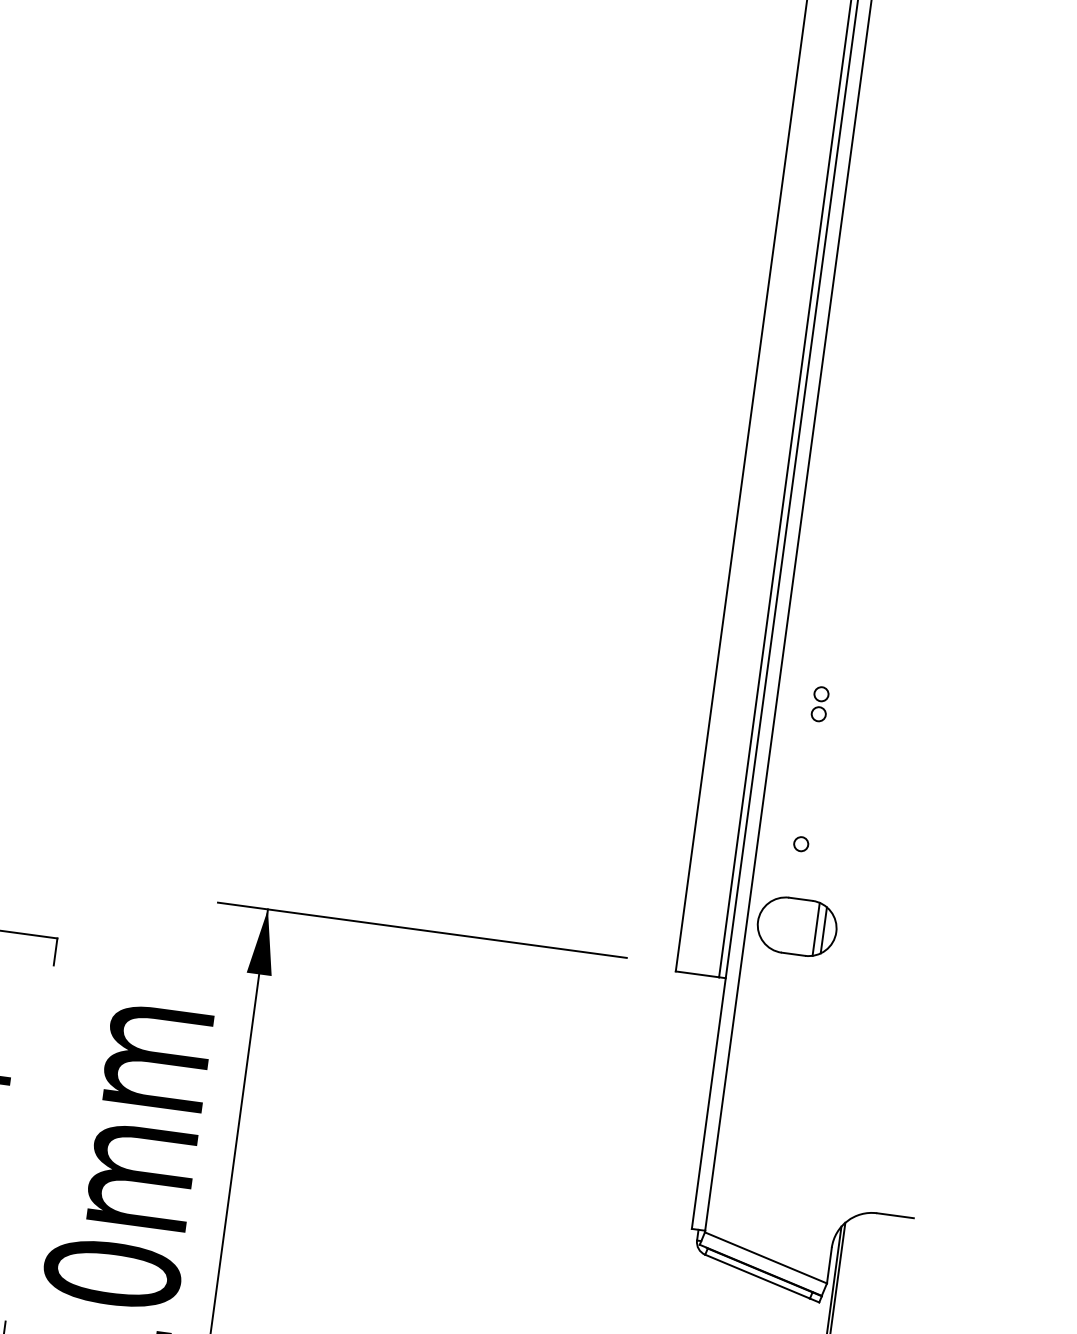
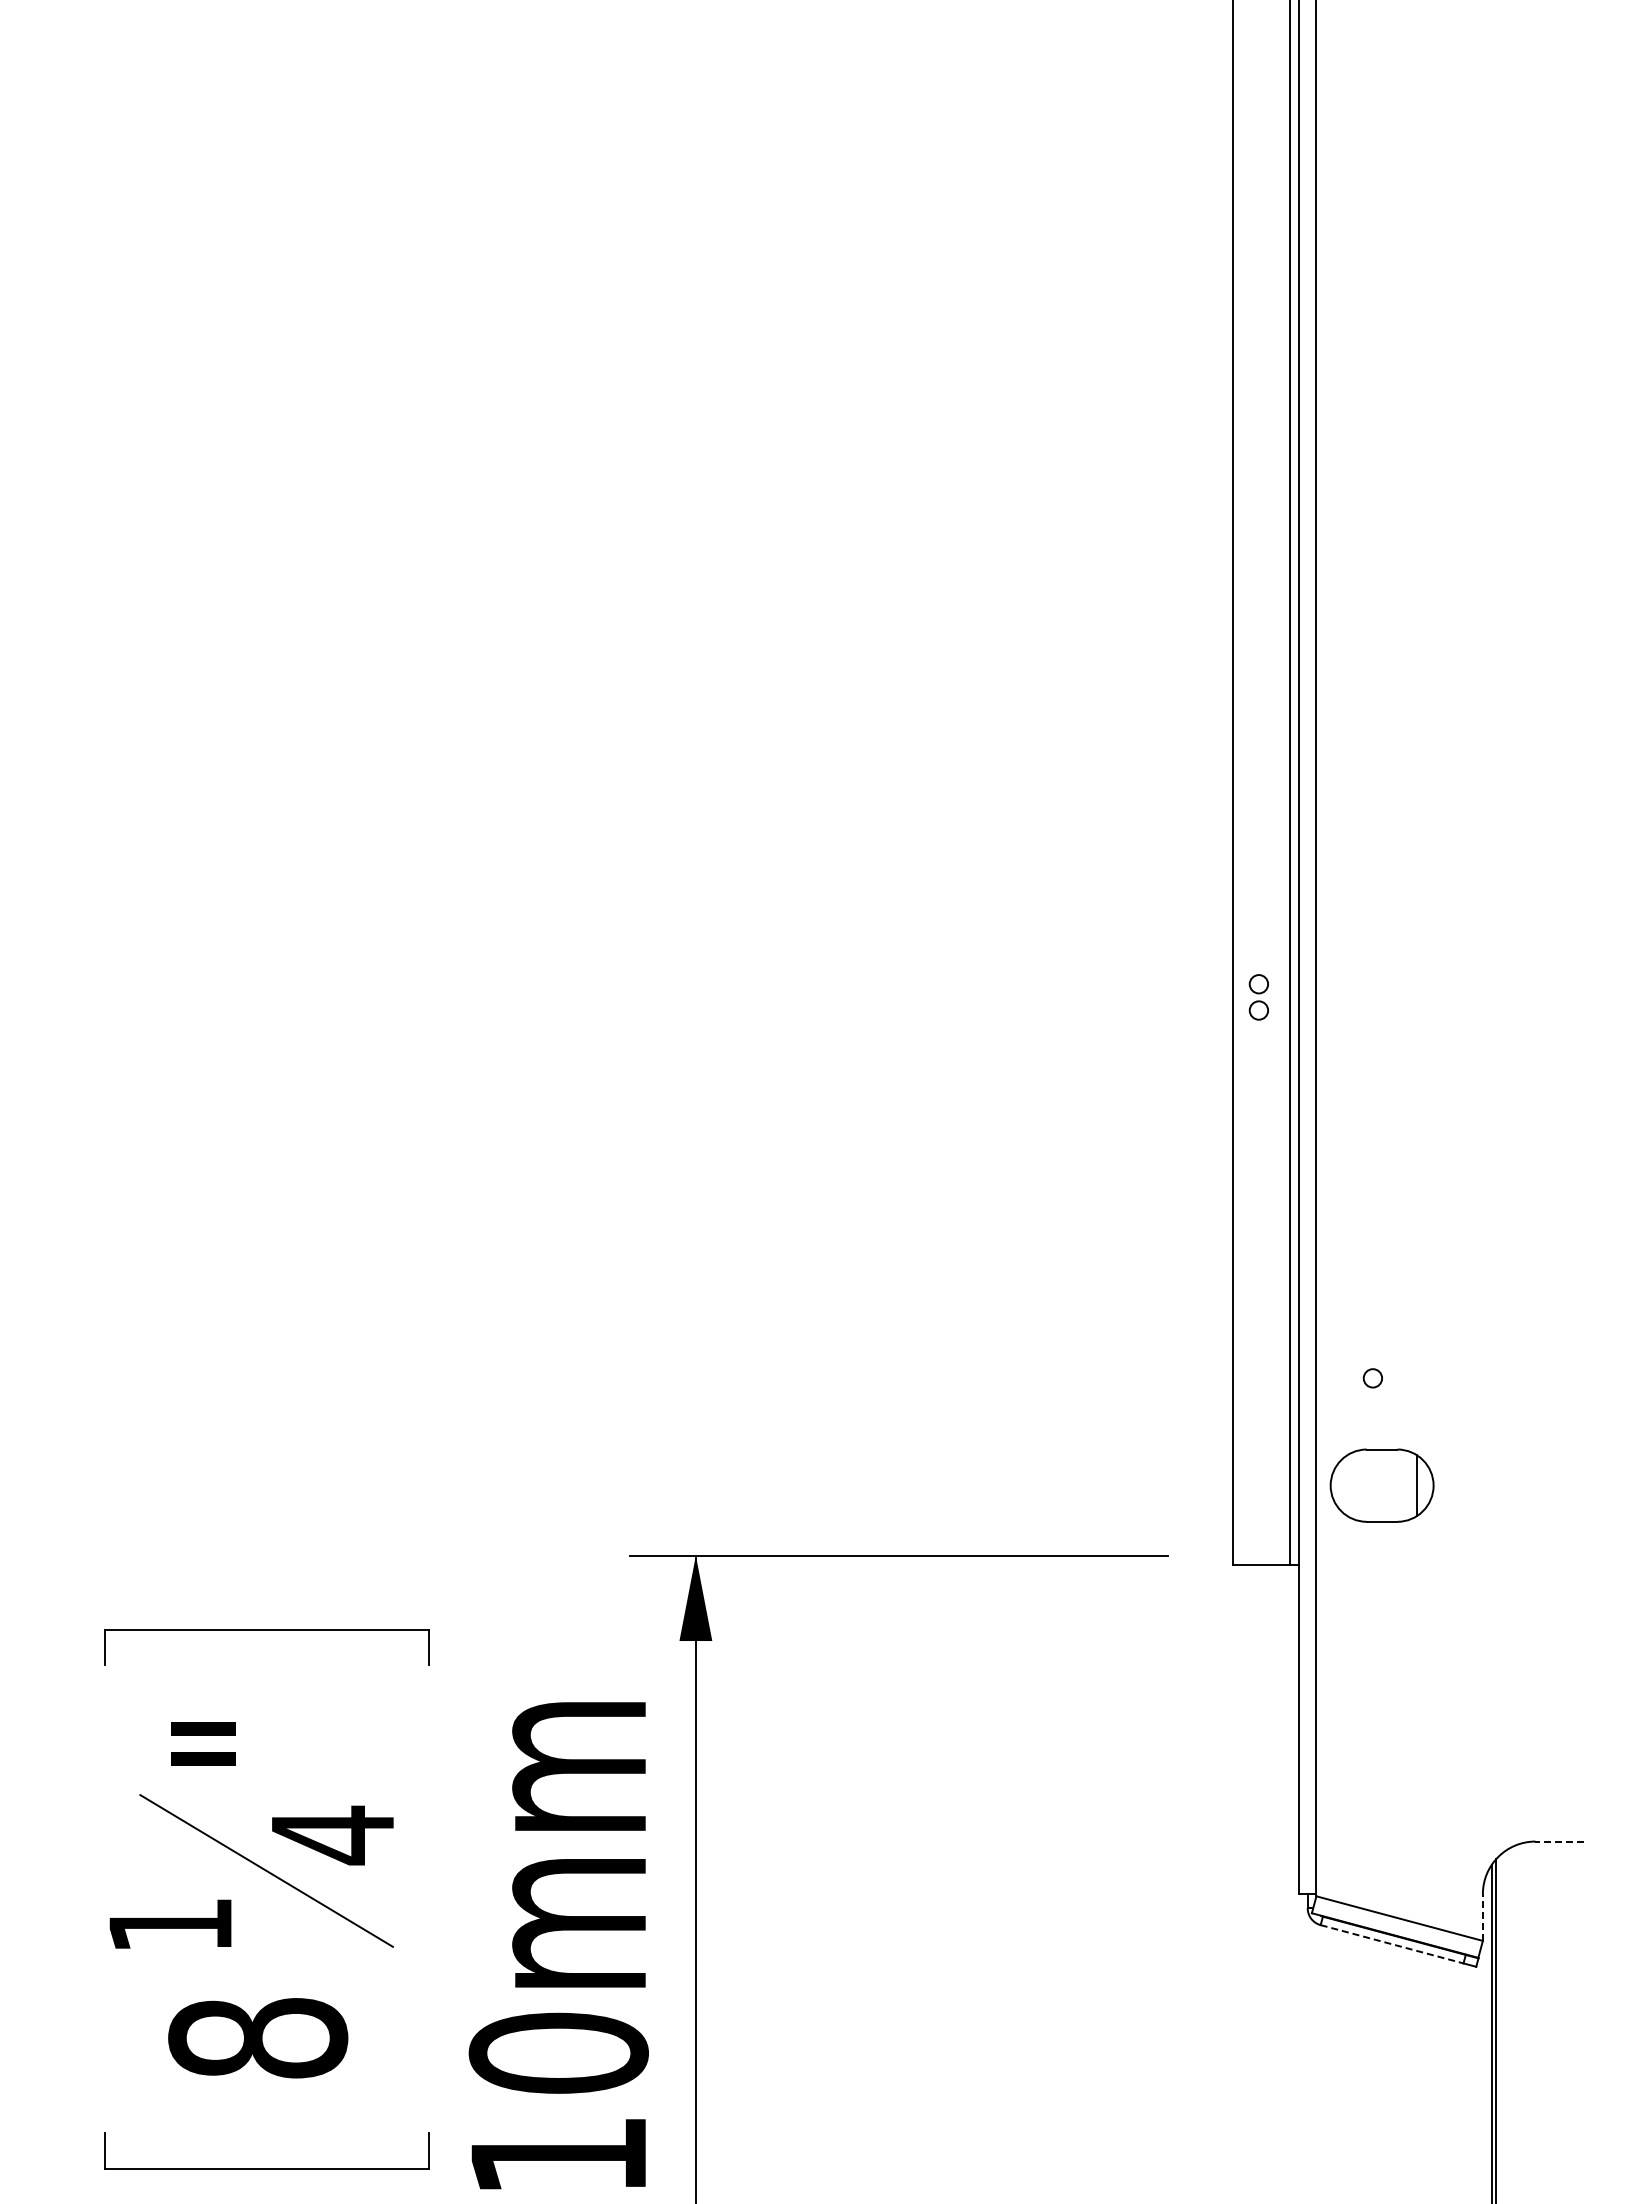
part: (819, 704) -> (1258, 997), moved
line: (816, 929) -> (1407, 1485), removed
line: (895, 1215) -> (1559, 1841), solid -> dashed
line: (829, 1265) -> (1482, 1917), solid -> dashed
line: (757, 1276) -> (1392, 1944), solid -> dashed

